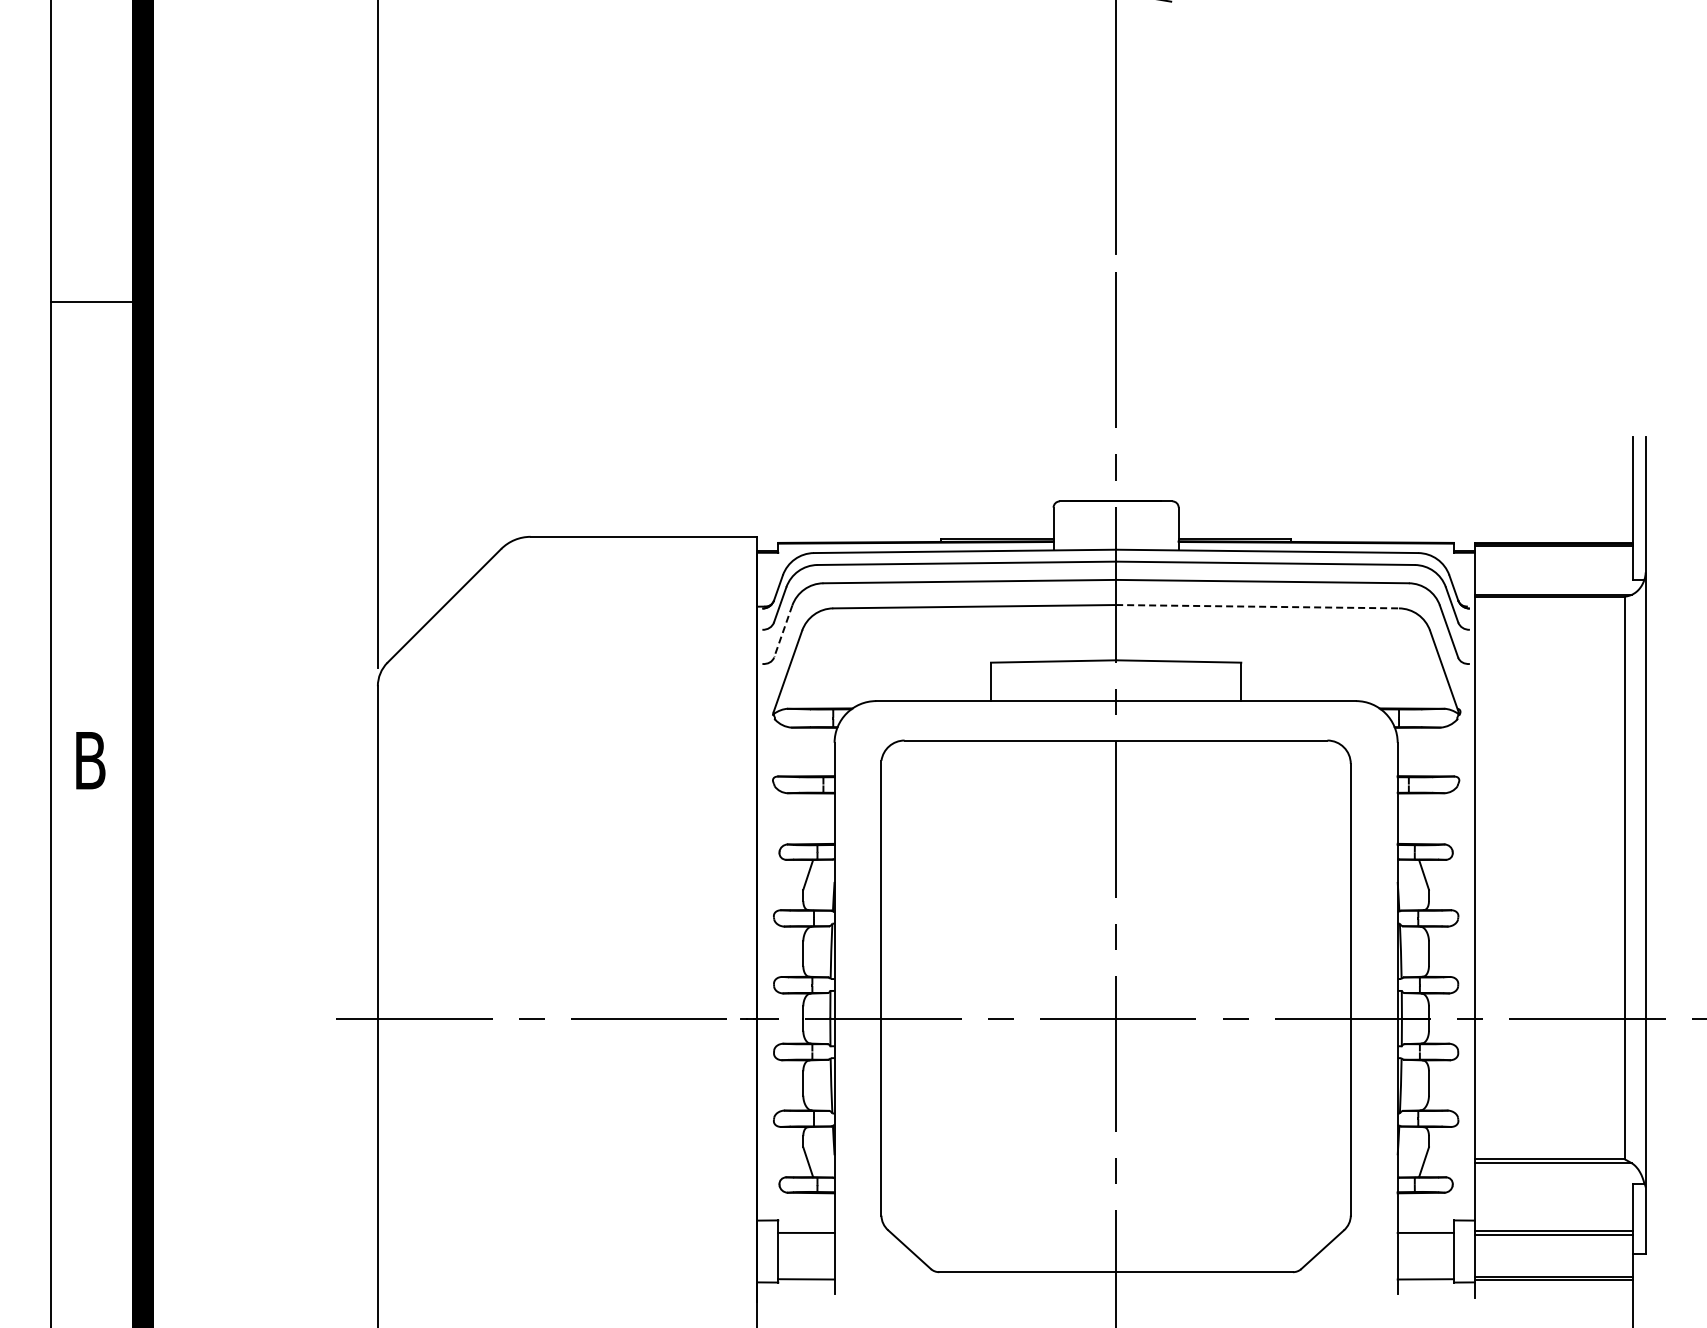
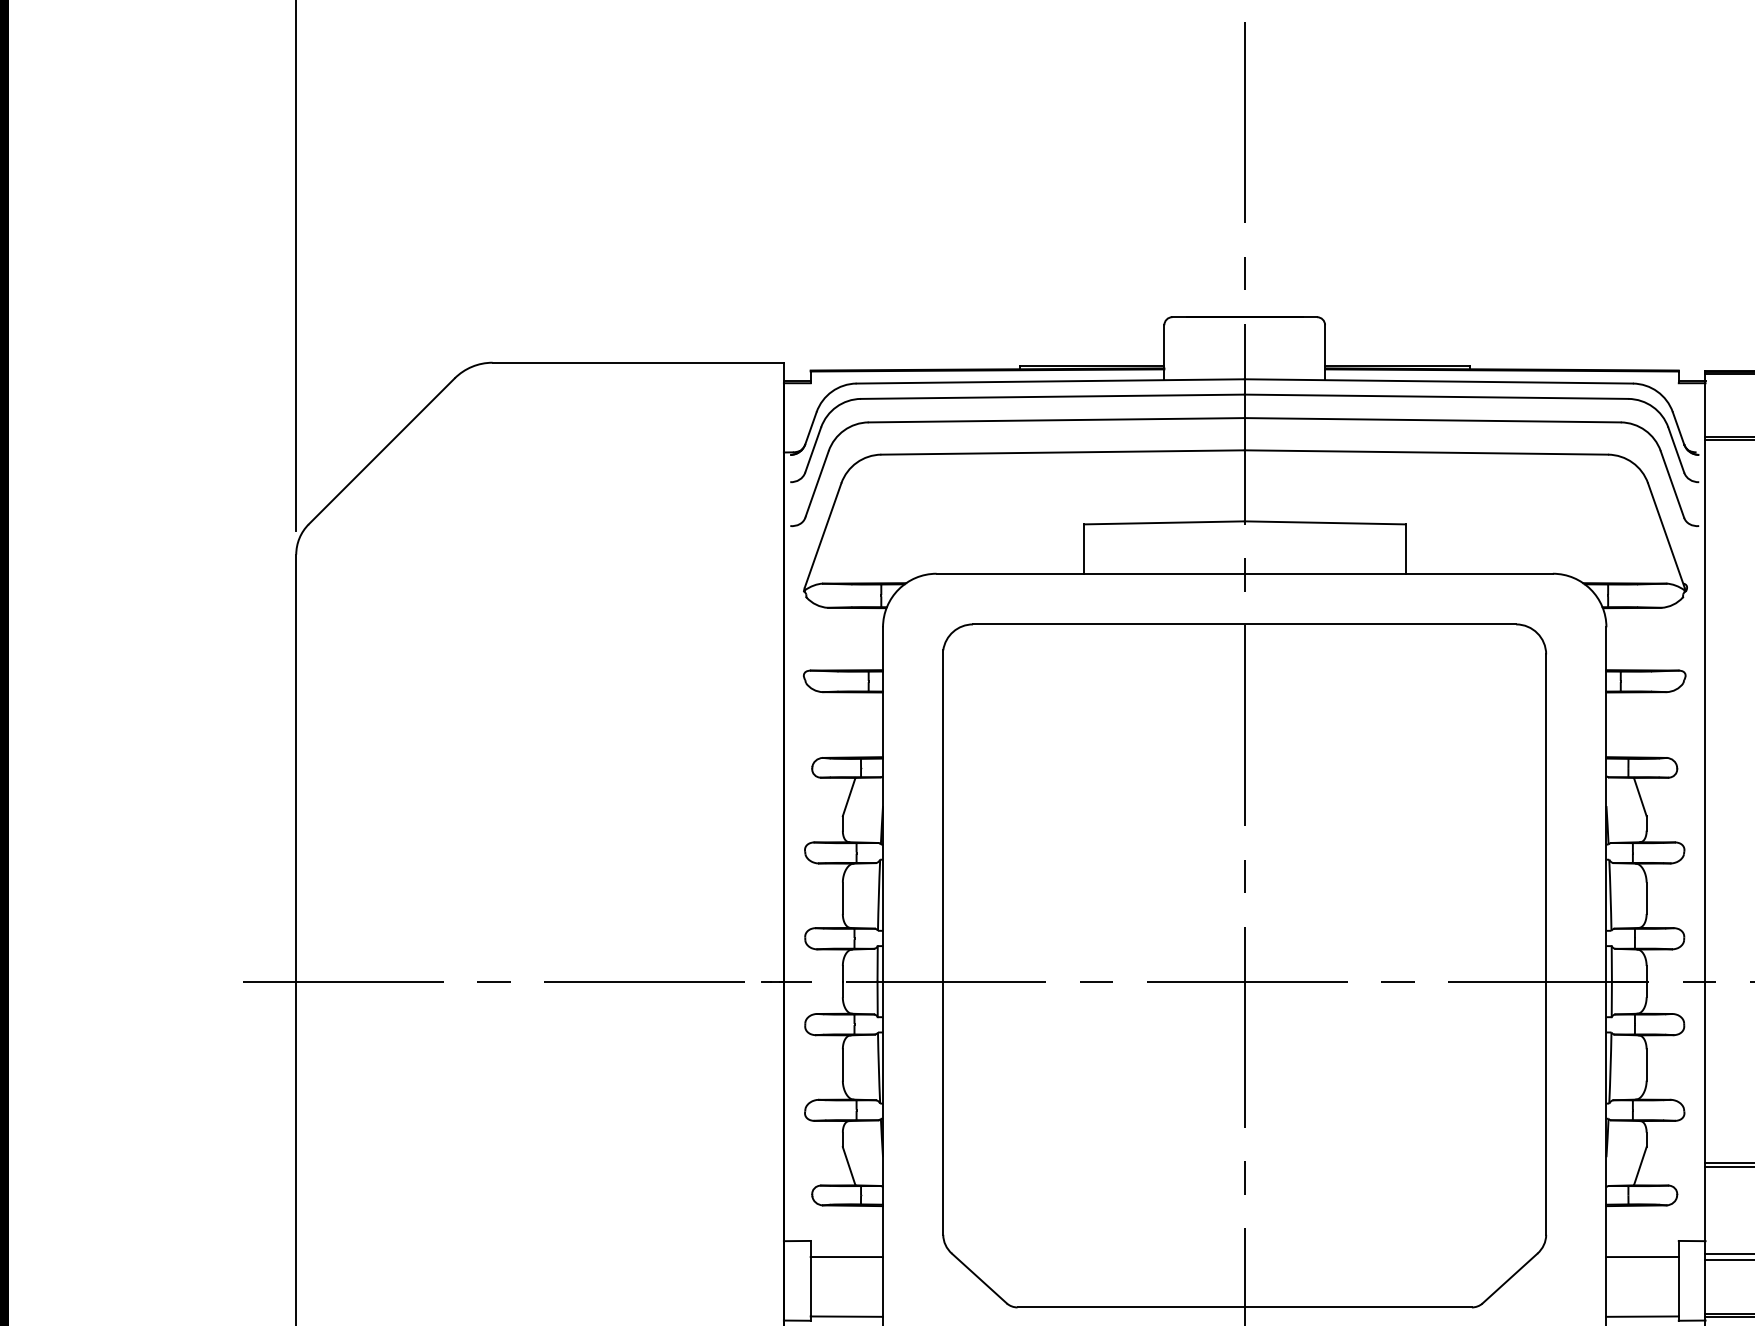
line: (1258, 606) -> (1427, 452), dashed -> solid
line: (783, 631) -> (817, 484), dashed -> solid

